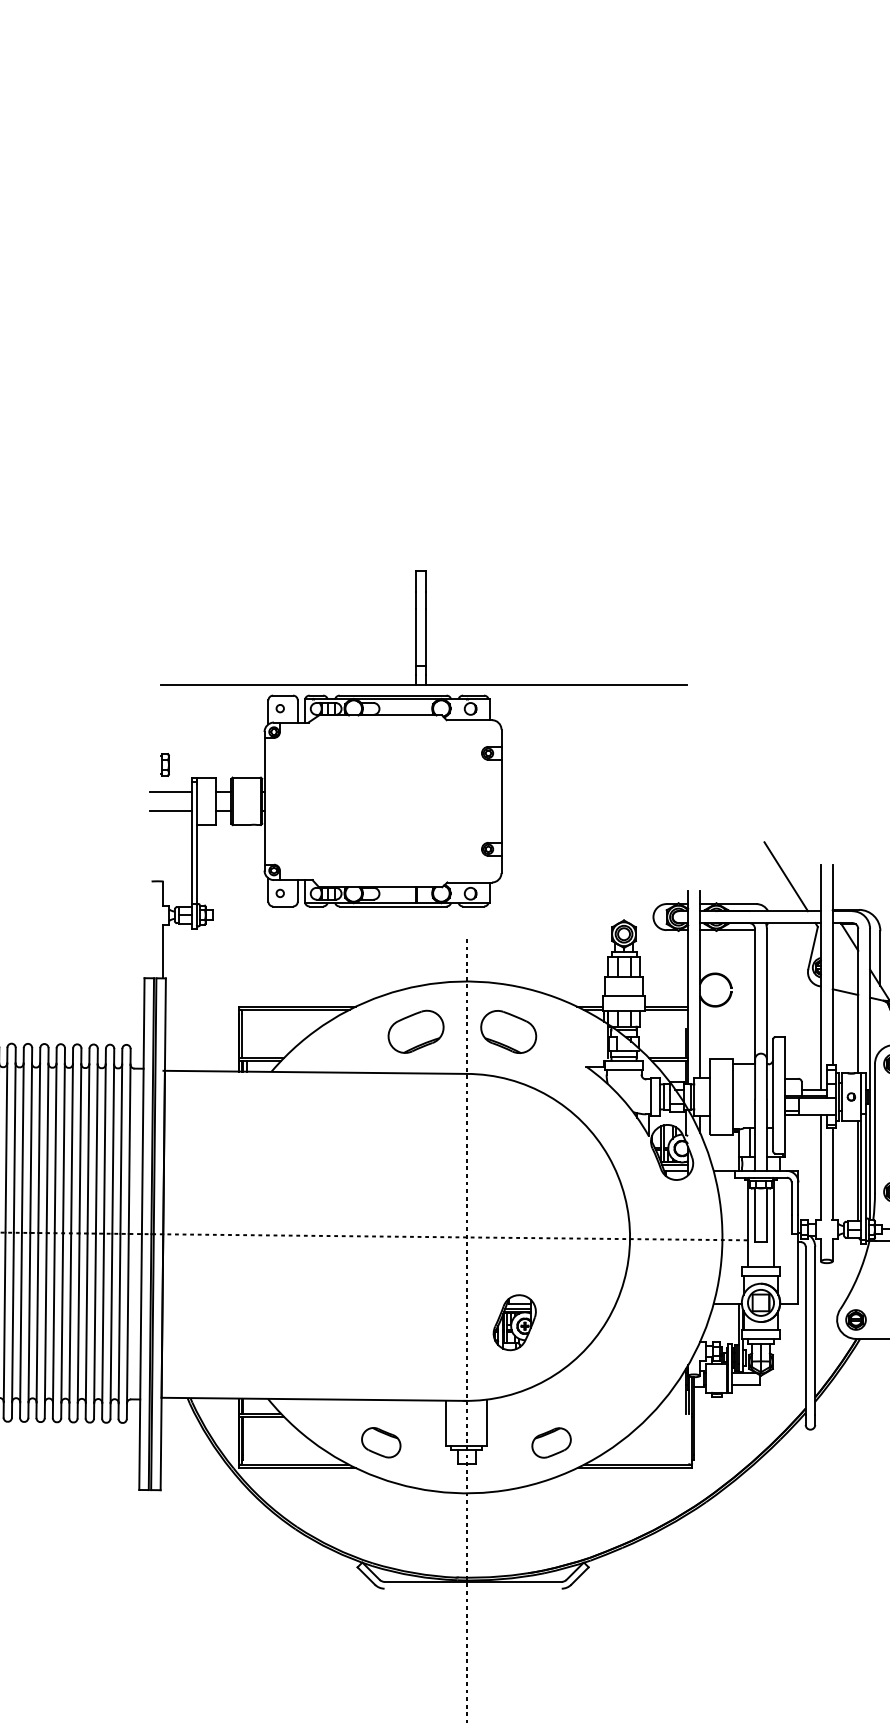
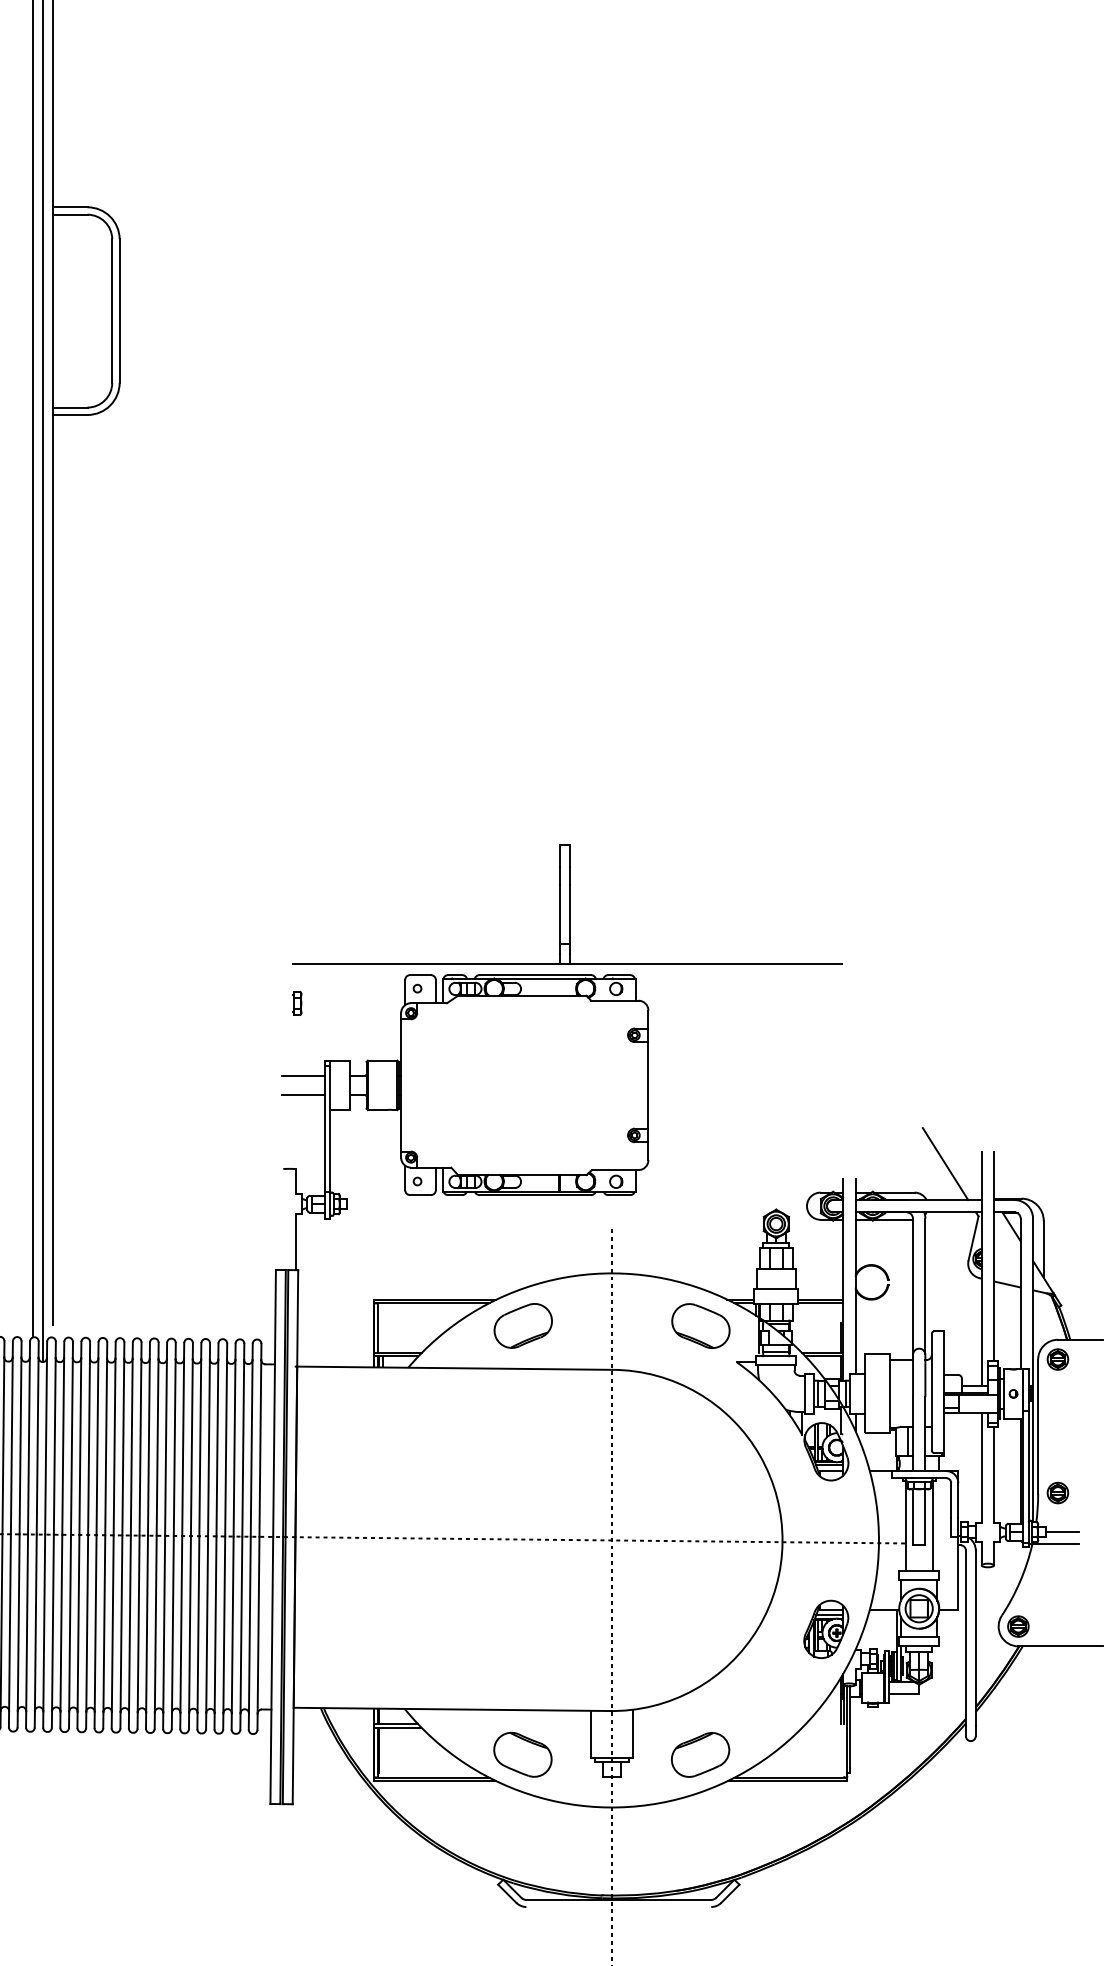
part: (165, 765) -> (297, 1003), moved
part: (415, 1031) -> (522, 1325), moved
part: (508, 1031) -> (700, 1325), moved
part: (515, 1321) -> (826, 1628), moved
part: (380, 1442) -> (522, 1754), size x1.43
part: (551, 1442) -> (700, 1754), size x1.43

